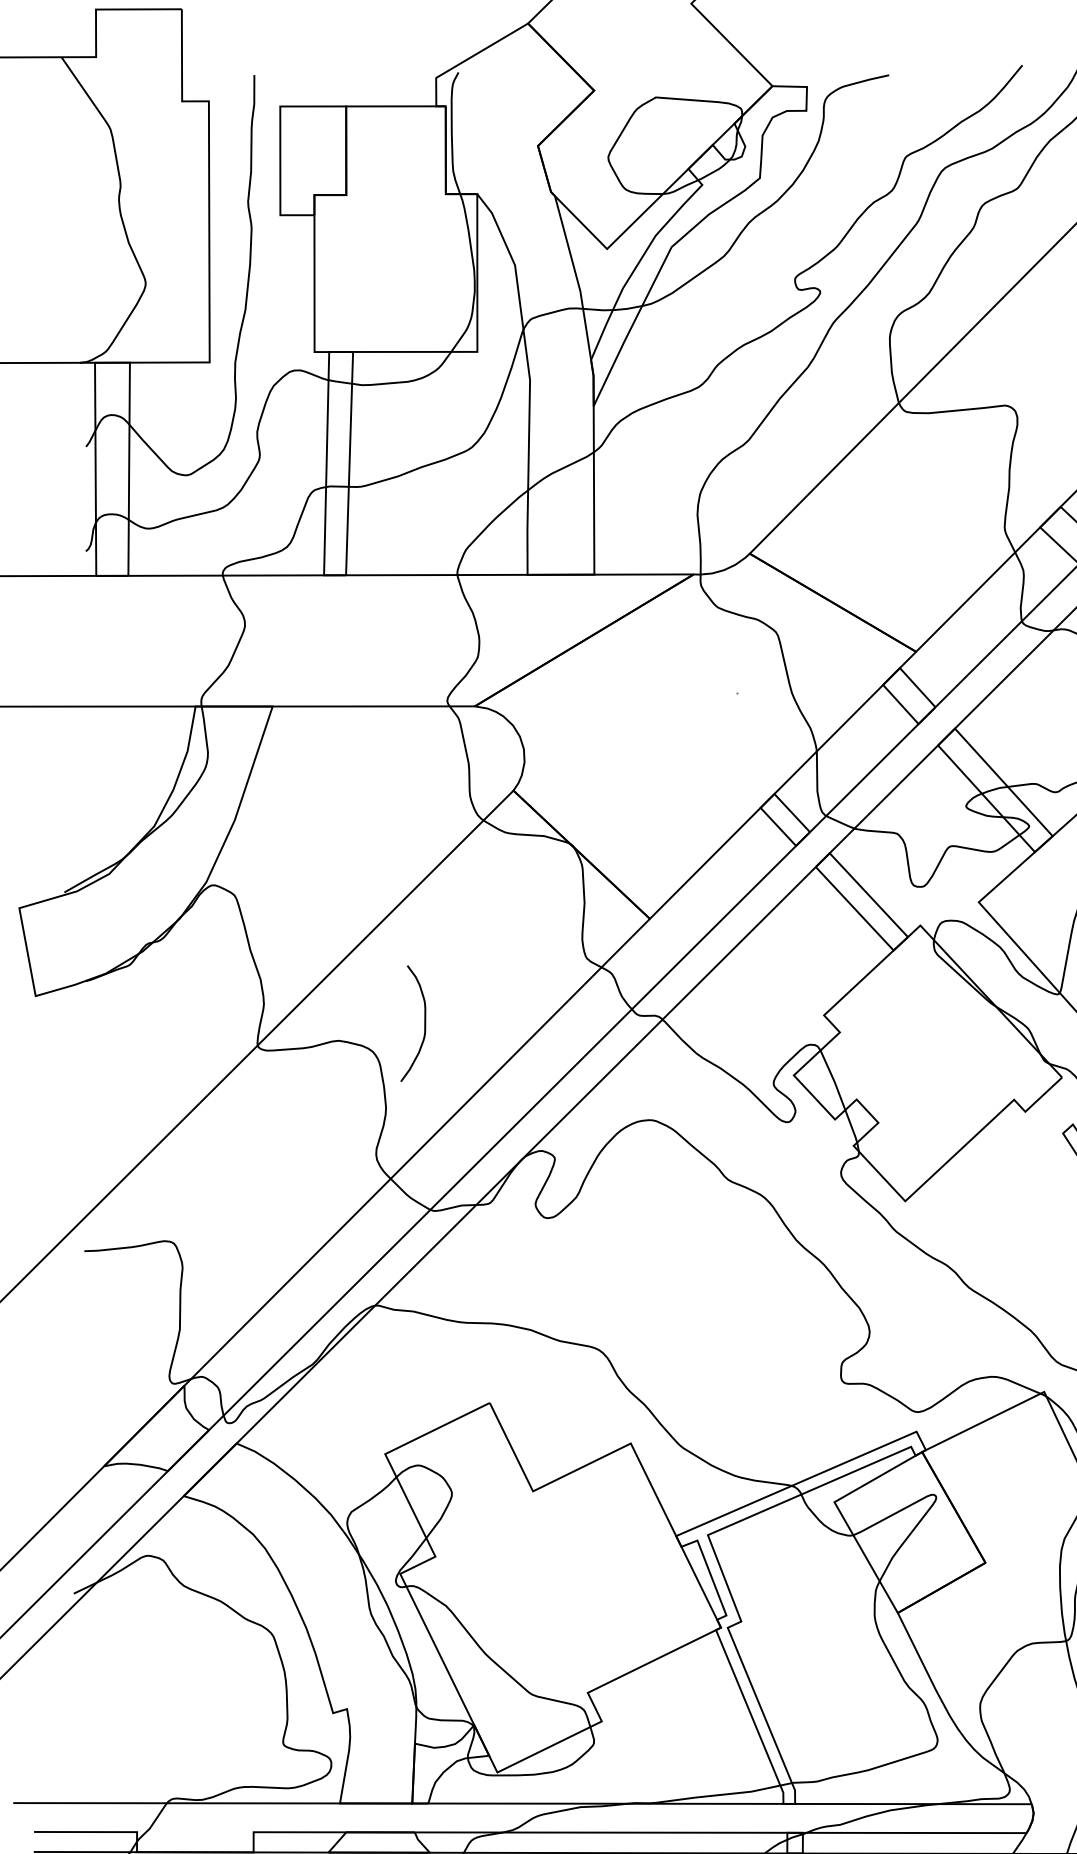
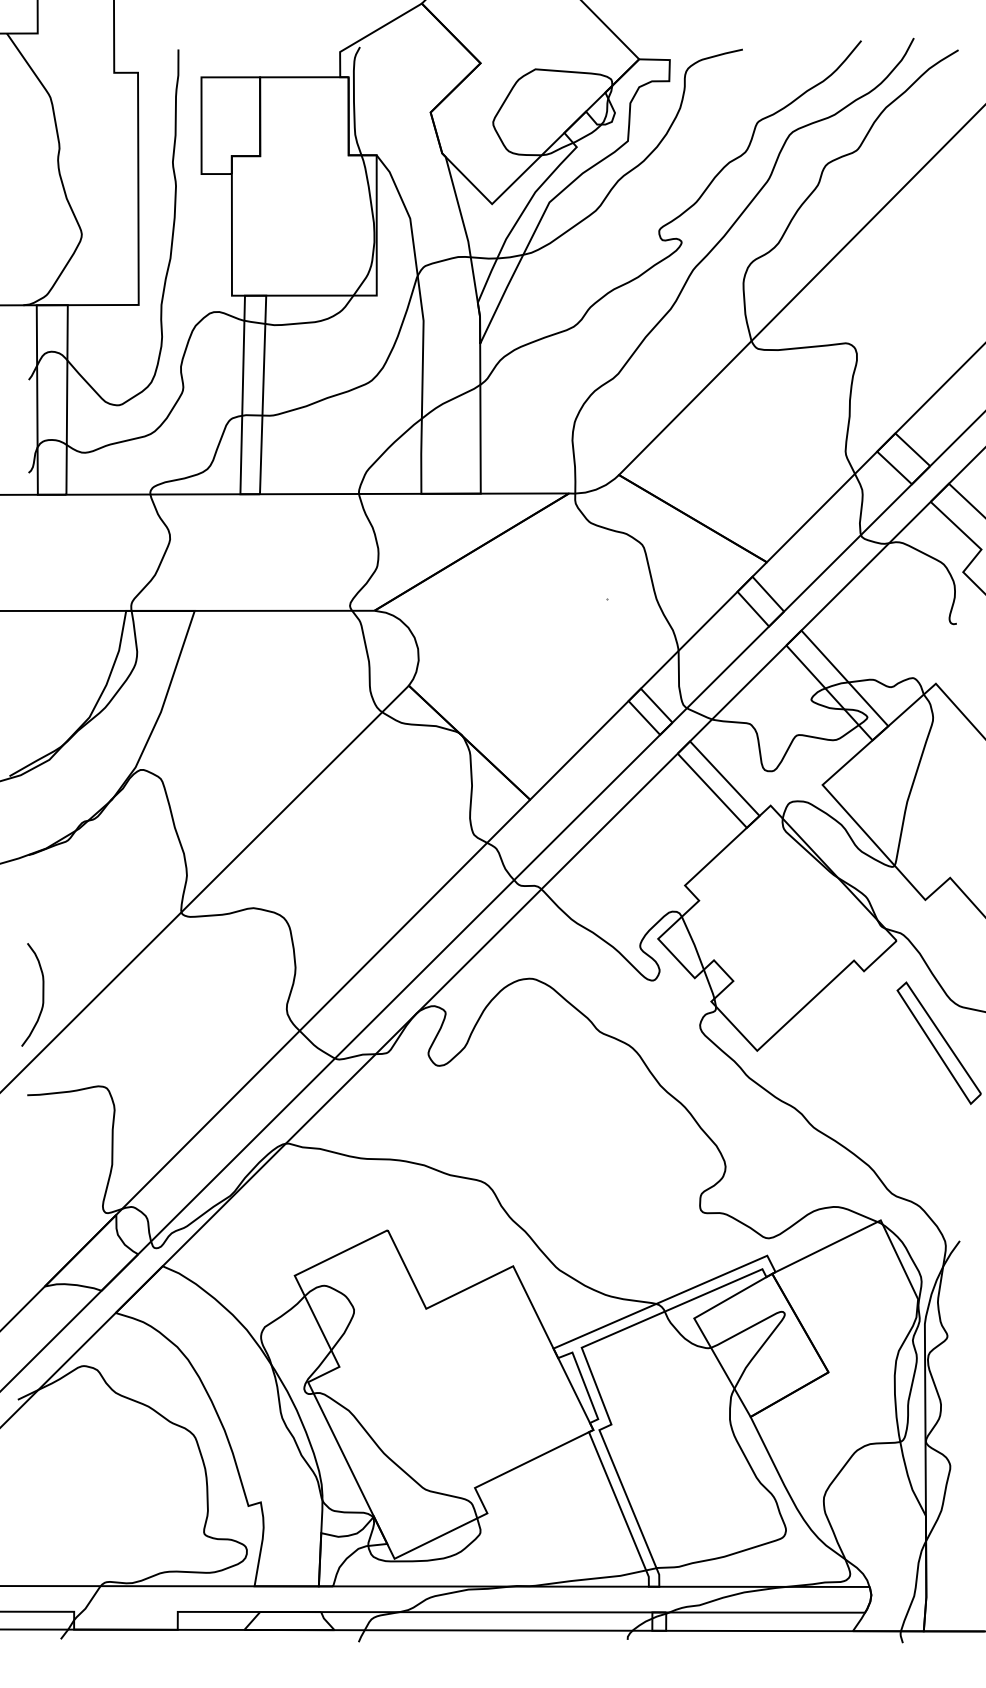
curve: (424, 1023) -> (42, 994), moved

